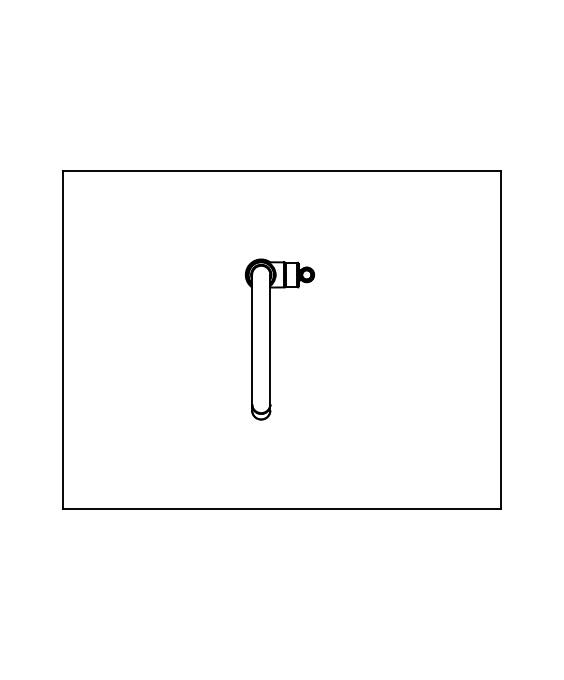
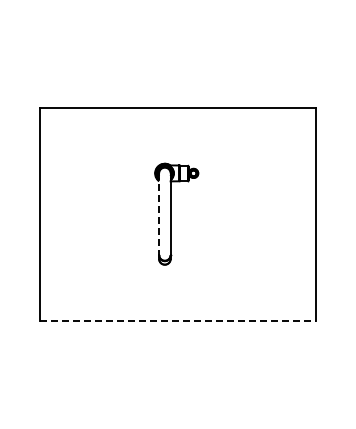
line: (252, 340) -> (159, 214), solid -> dashed
line: (282, 509) -> (178, 321), solid -> dashed

